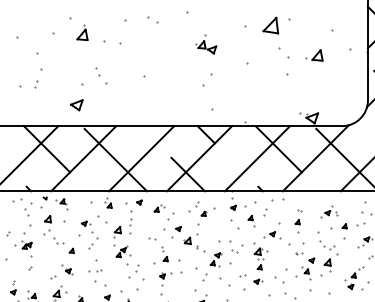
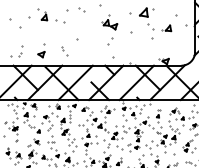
part: (205, 44) -> (109, 22), size x1.43
part: (101, 76) -> (64, 51), moved
part: (29, 78) -> (16, 51), moved

